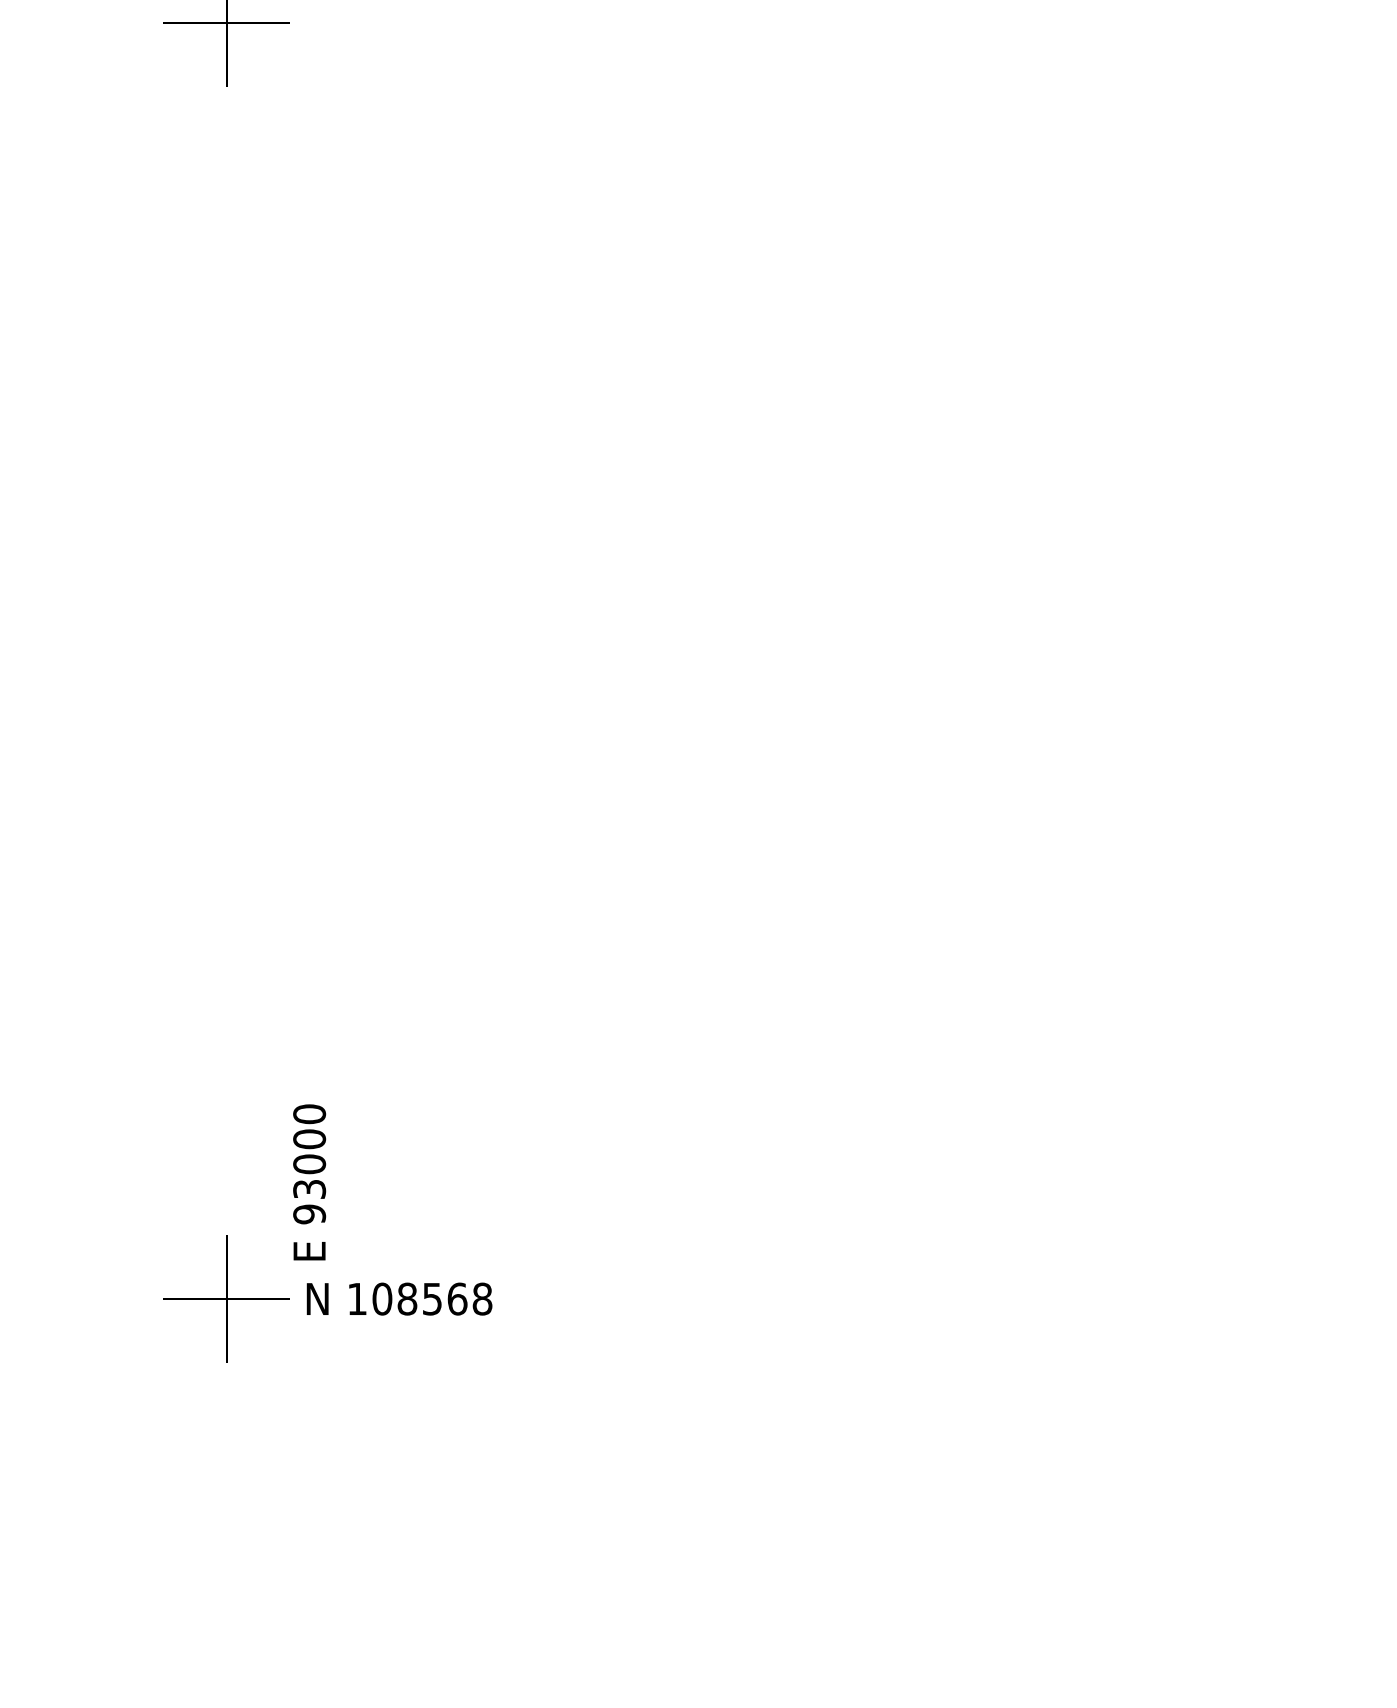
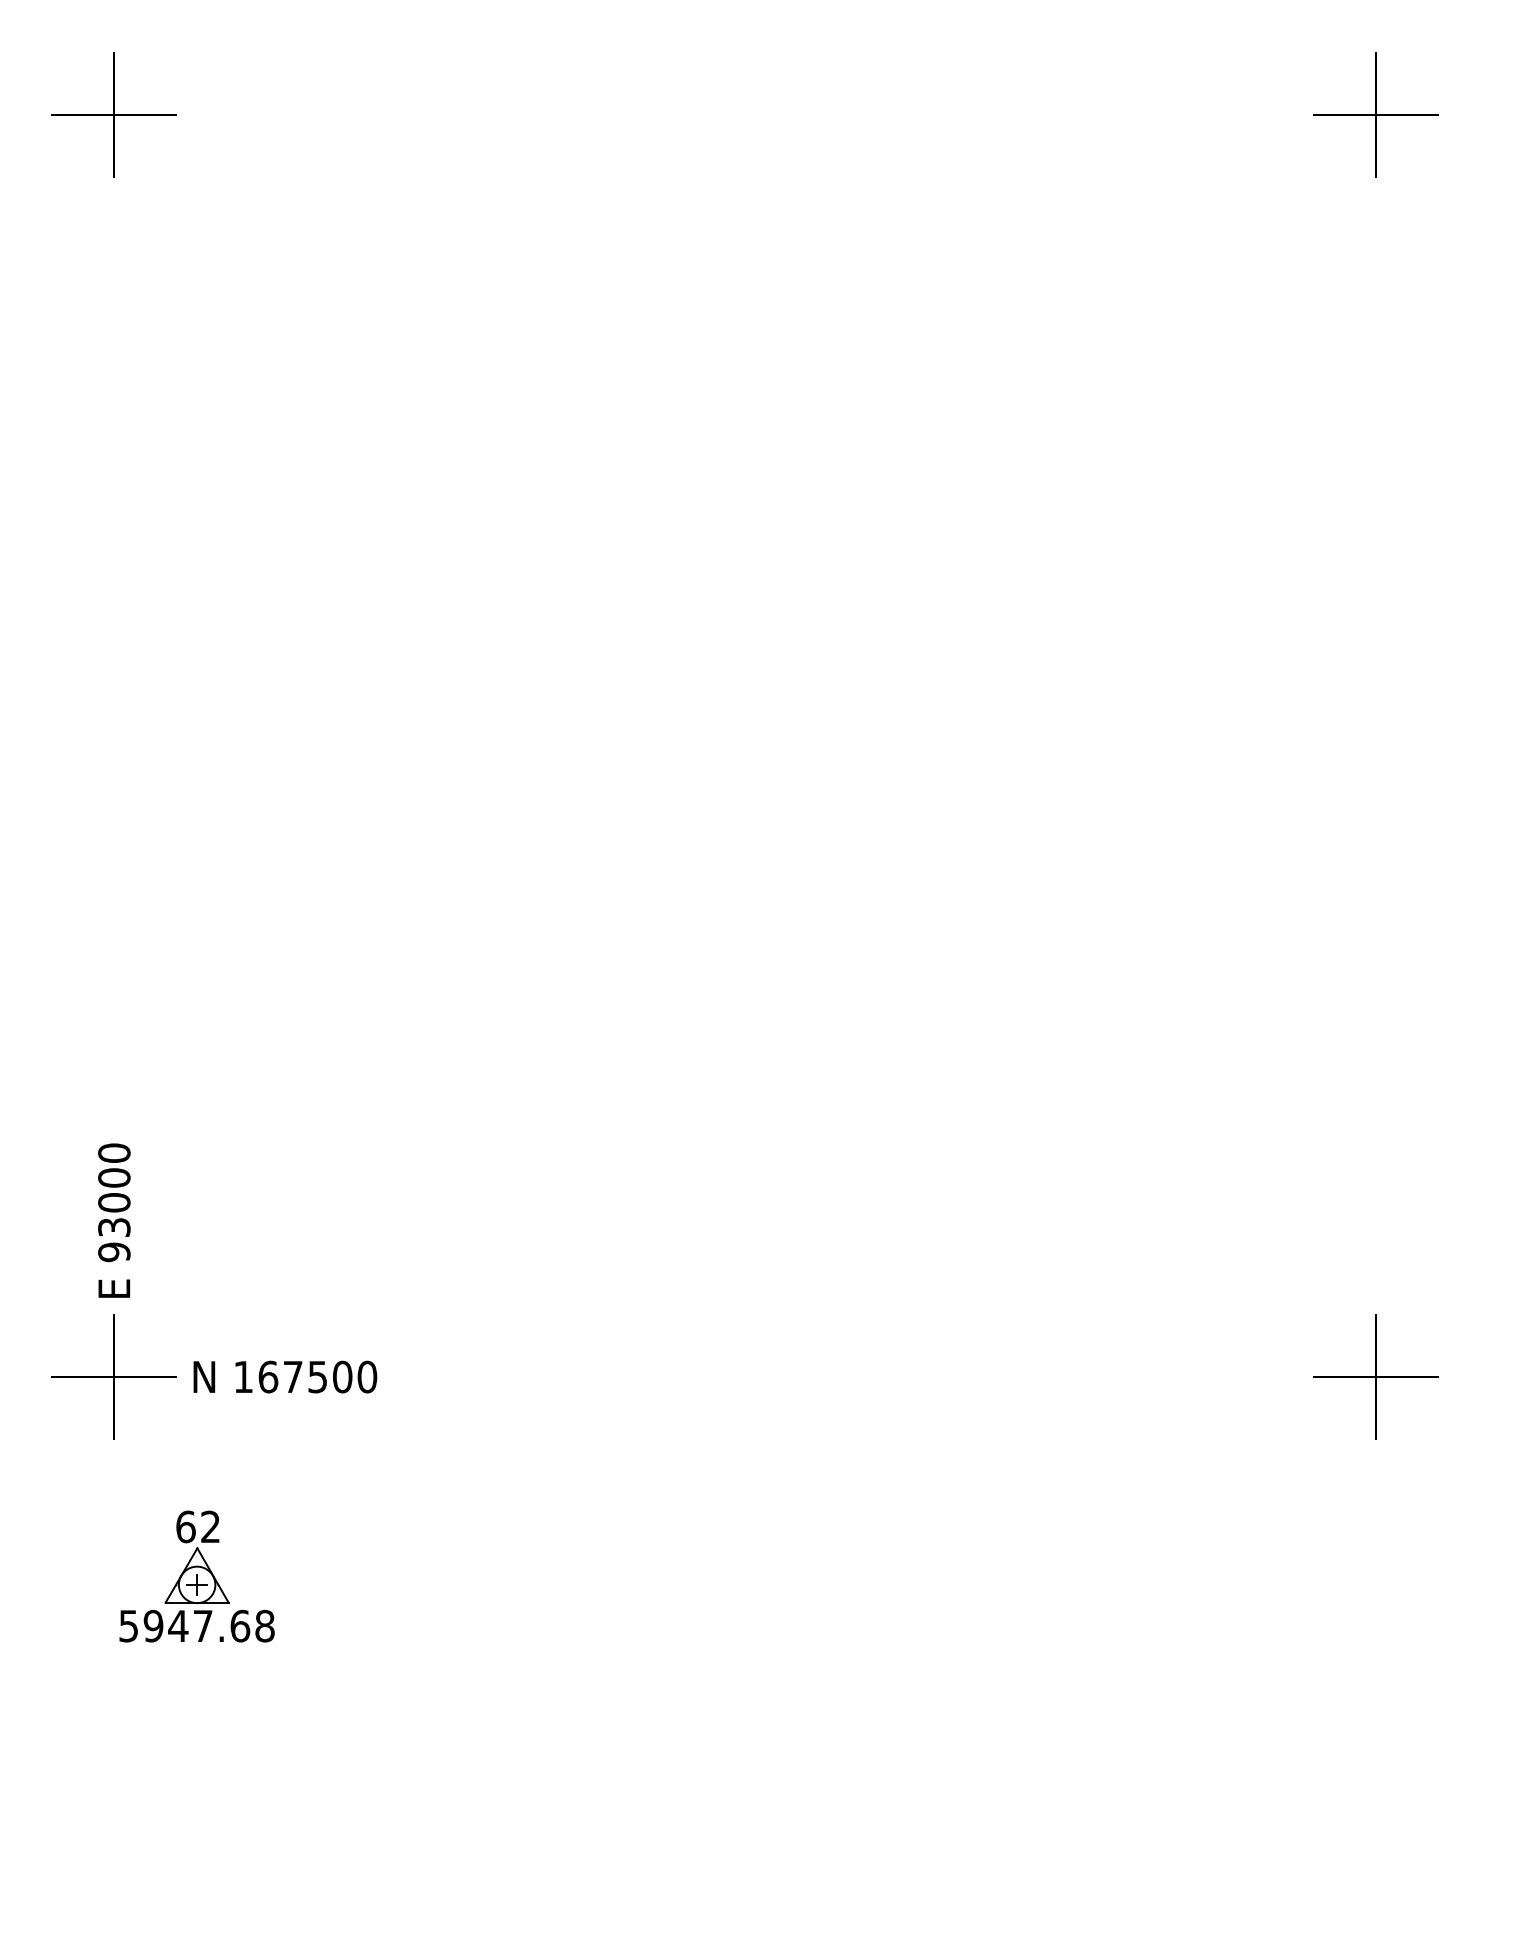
text: (309, 1182) -> (114, 1220), moved
text: (432, 1298) -> (317, 1376), 108568 -> 167500
part: (309, 1500) -> (196, 1576), added

